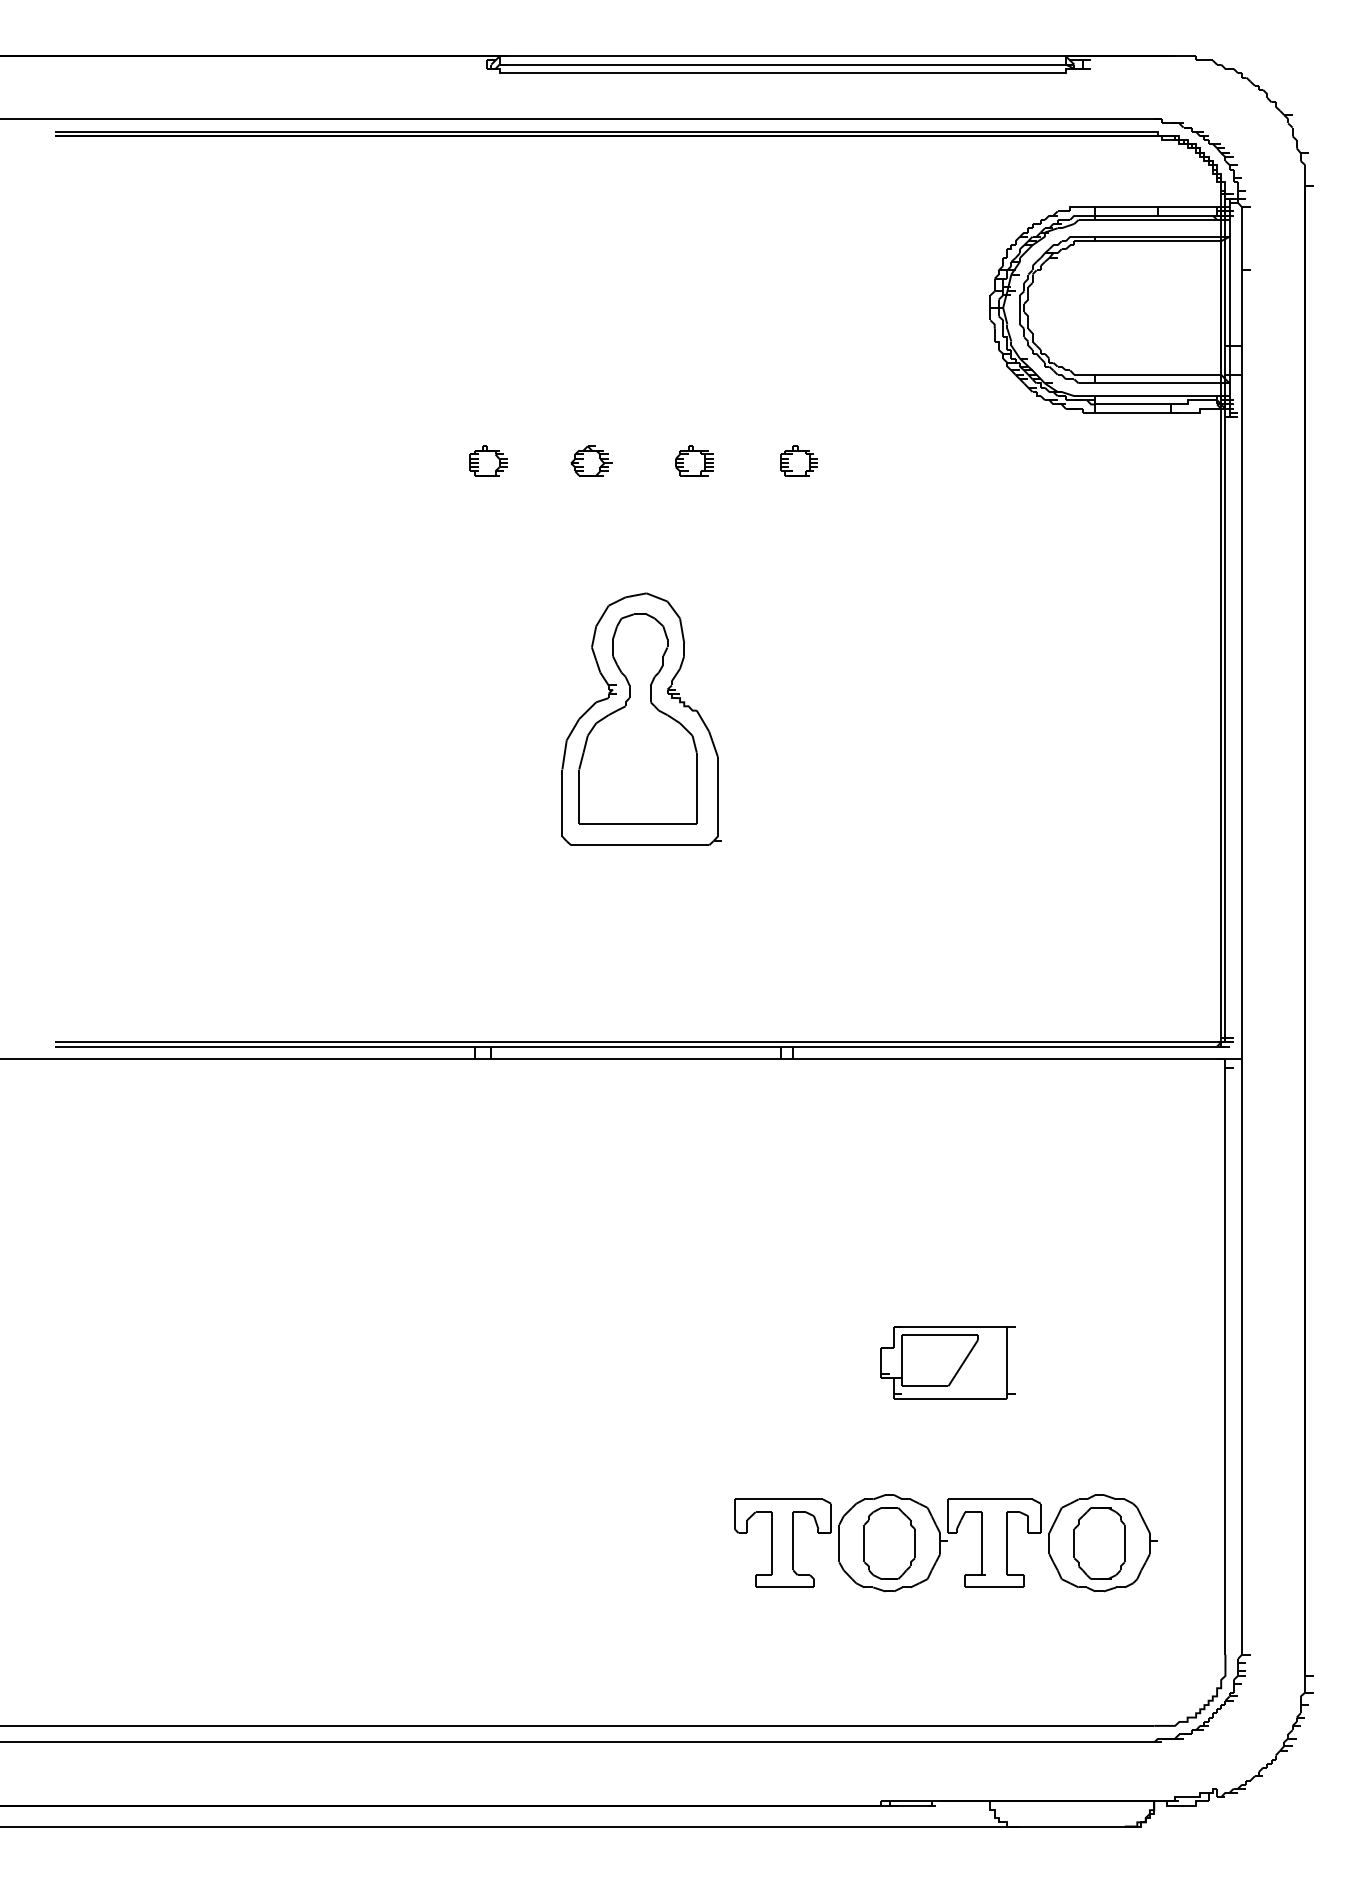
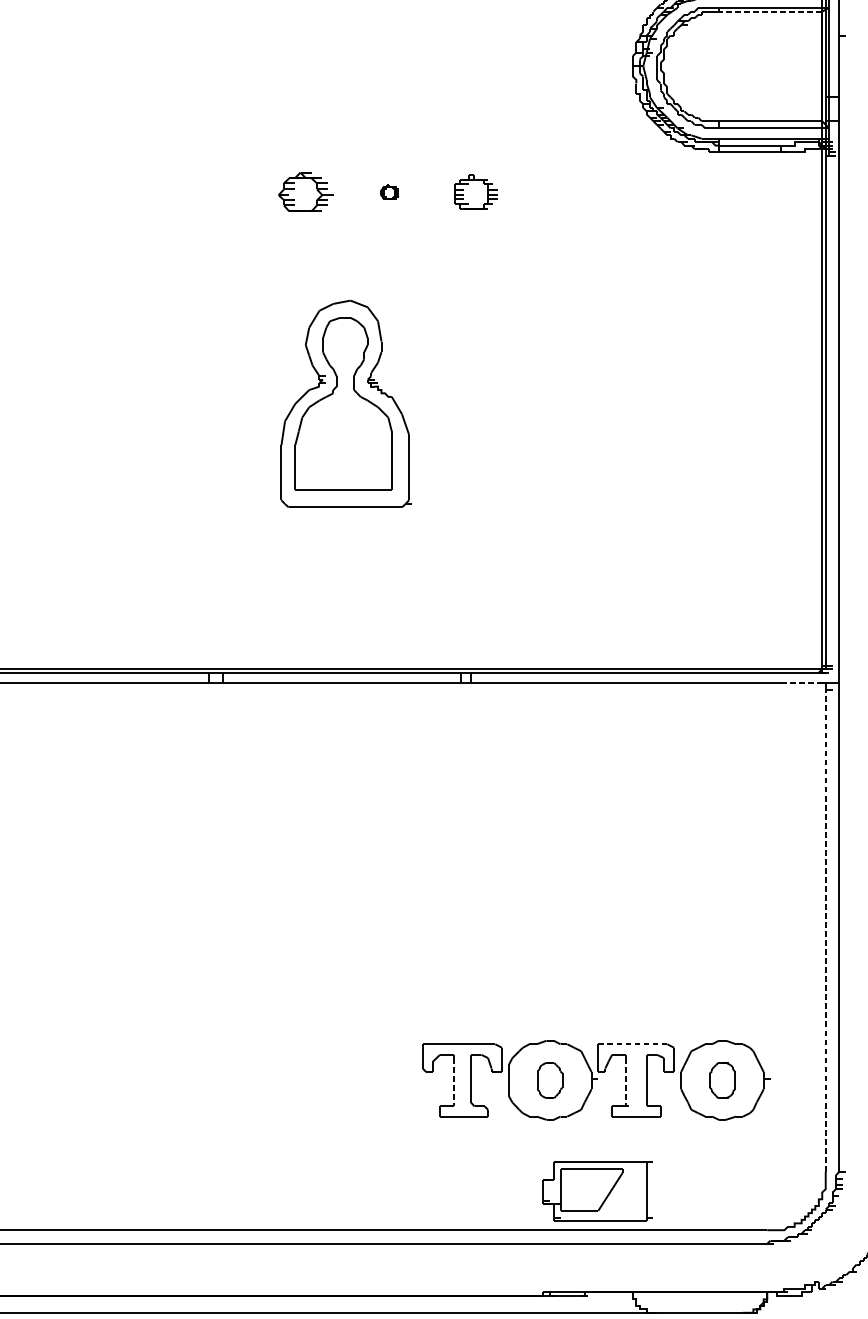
line: (1158, 241) -> (770, 11), solid -> dashed
part: (488, 460) -> (220, 191), removed
part: (591, 460) -> (305, 191), size x1.6
part: (694, 460) -> (389, 191), size x0.6
part: (798, 460) -> (475, 191), size x1.4
line: (1194, 1059) -> (800, 683), solid -> dashed
line: (1225, 1360) -> (825, 930), solid -> dashed
part: (947, 1362) -> (597, 1191), moved
line: (989, 1499) -> (632, 1044), solid -> dashed
line: (772, 1543) -> (453, 1080), solid -> dashed
part: (889, 1543) -> (549, 1080), size x0.6
line: (982, 1543) -> (626, 1080), solid -> dashed
part: (1099, 1543) -> (722, 1080), size x0.6

